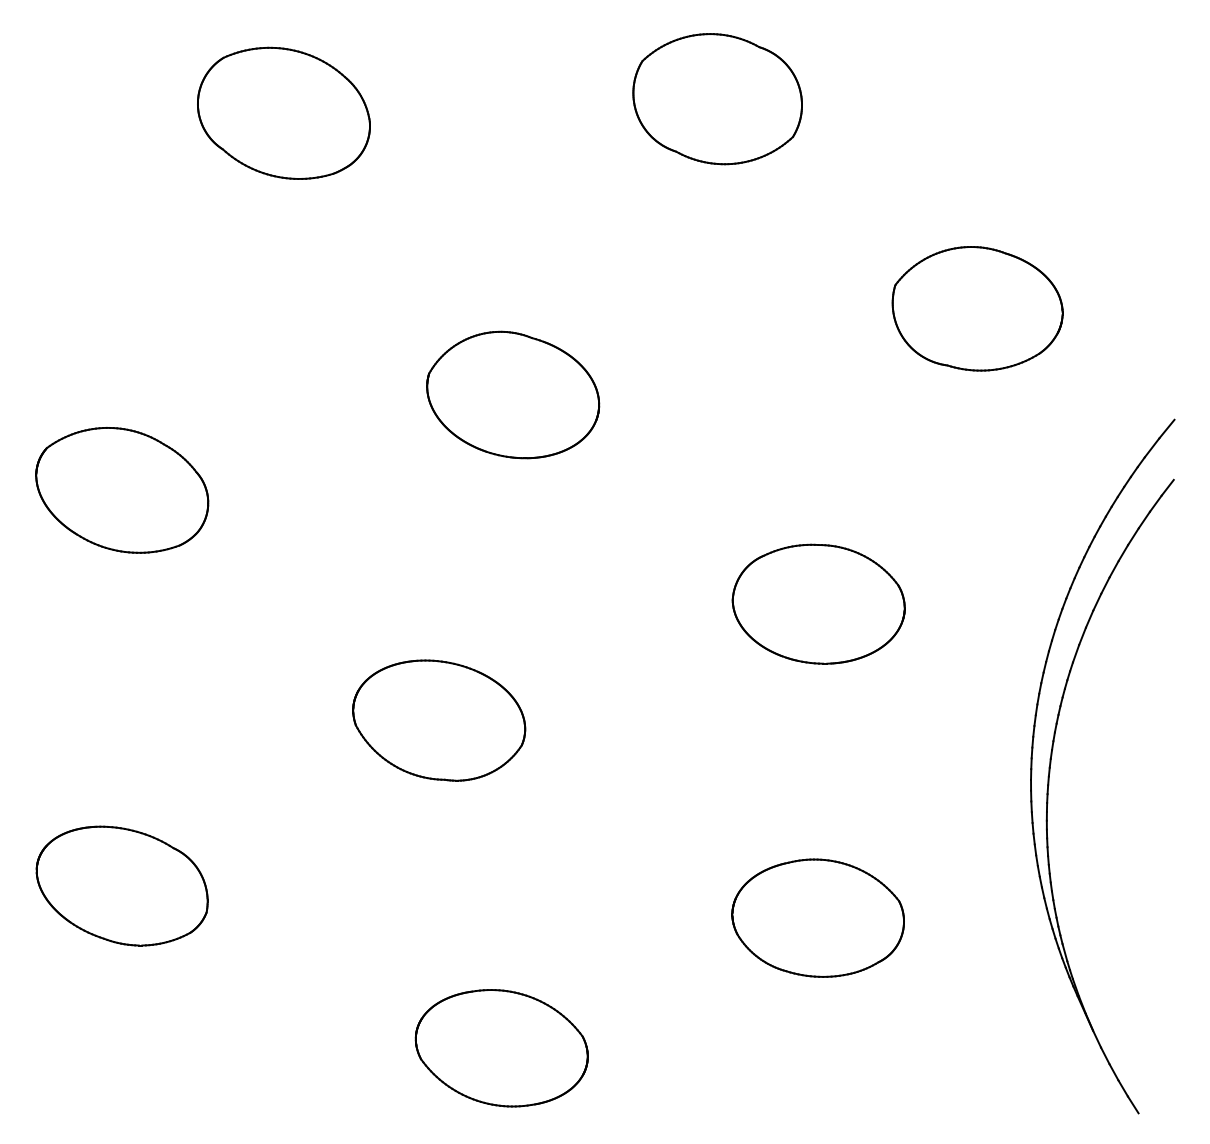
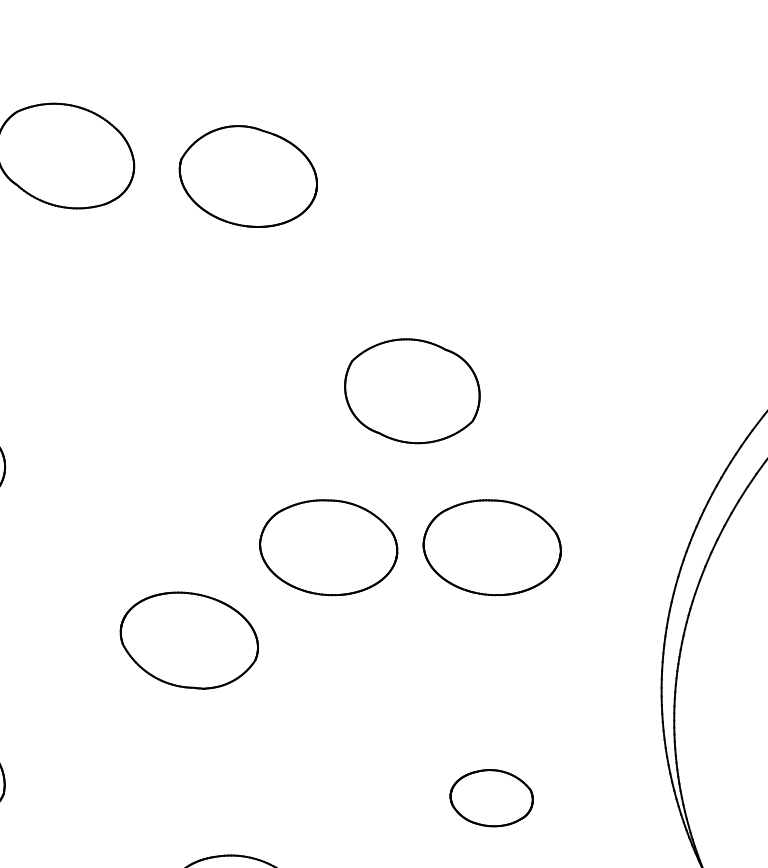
part: (717, 99) -> (412, 391), moved
part: (977, 308) -> (618, 311), removed
part: (513, 394) -> (248, 176), moved
part: (613, 603) -> (328, 547), added
part: (817, 917) -> (491, 797), size x0.6

